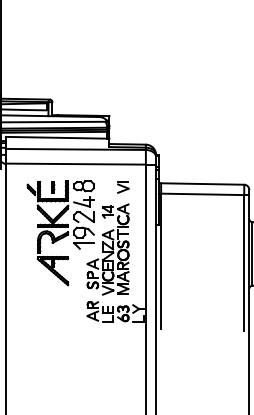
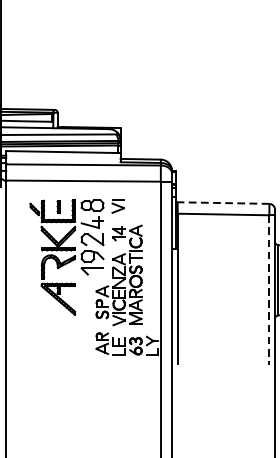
line: (202, 184) -> (223, 203), solid -> dashed
part: (123, 187) -> (118, 206), moved
line: (244, 262) -> (269, 289), solid -> dashed

